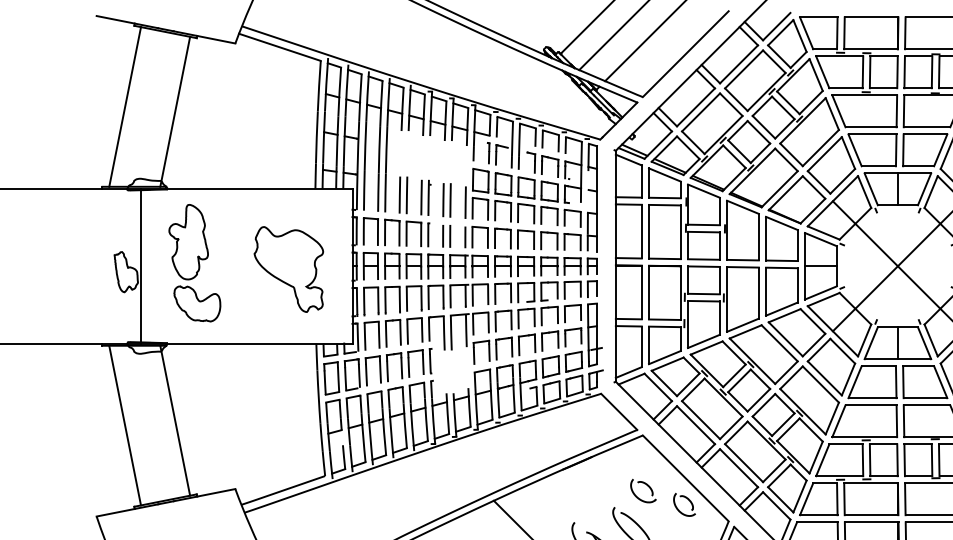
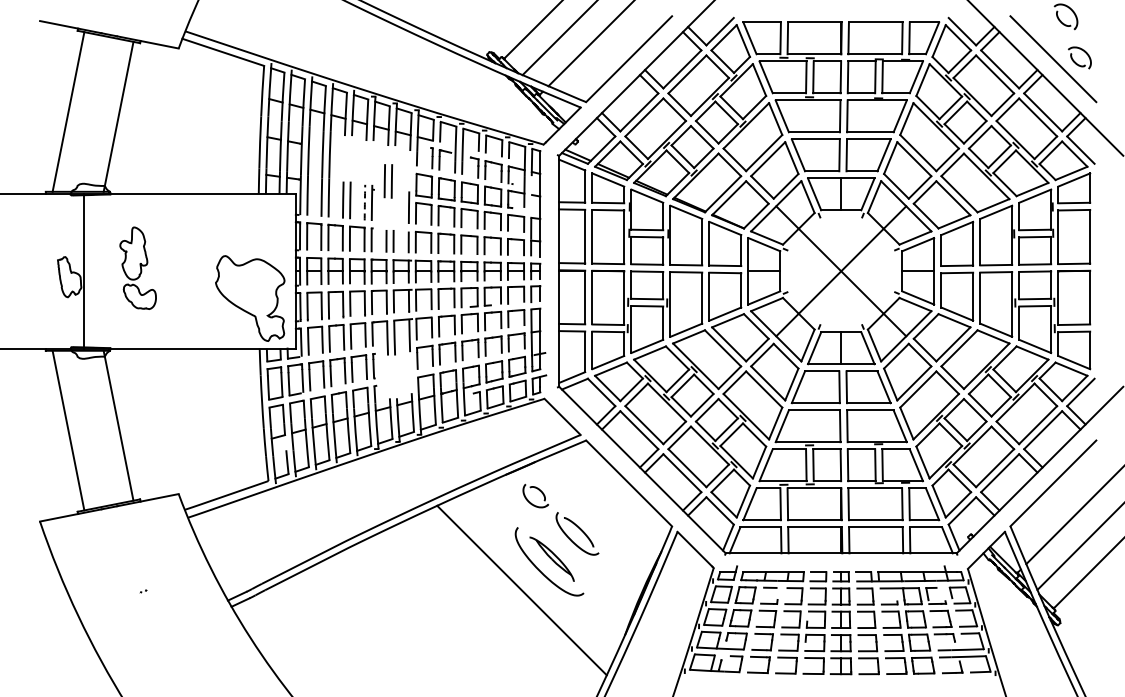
arc: (421, 197) -> (364, 202), solid -> dashed
part: (447, 200) -> (388, 181), moved
part: (194, 263) -> (137, 268), size x0.7
part: (289, 269) -> (250, 298), moved
part: (643, 490) -> (535, 495), moved
part: (684, 504) -> (627, 509), removed

